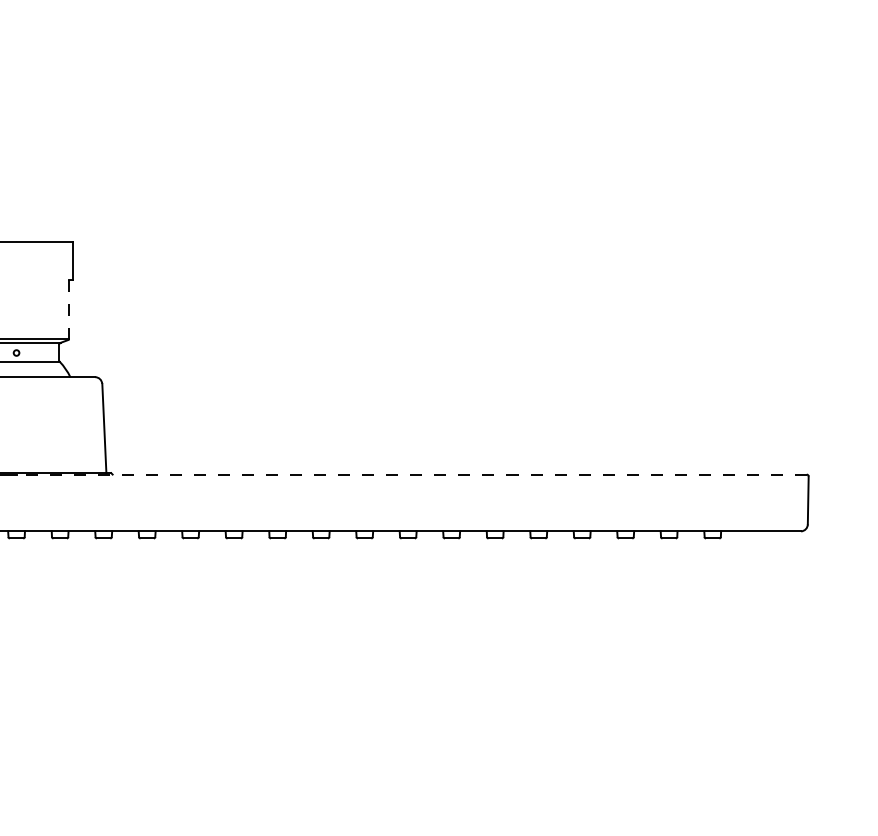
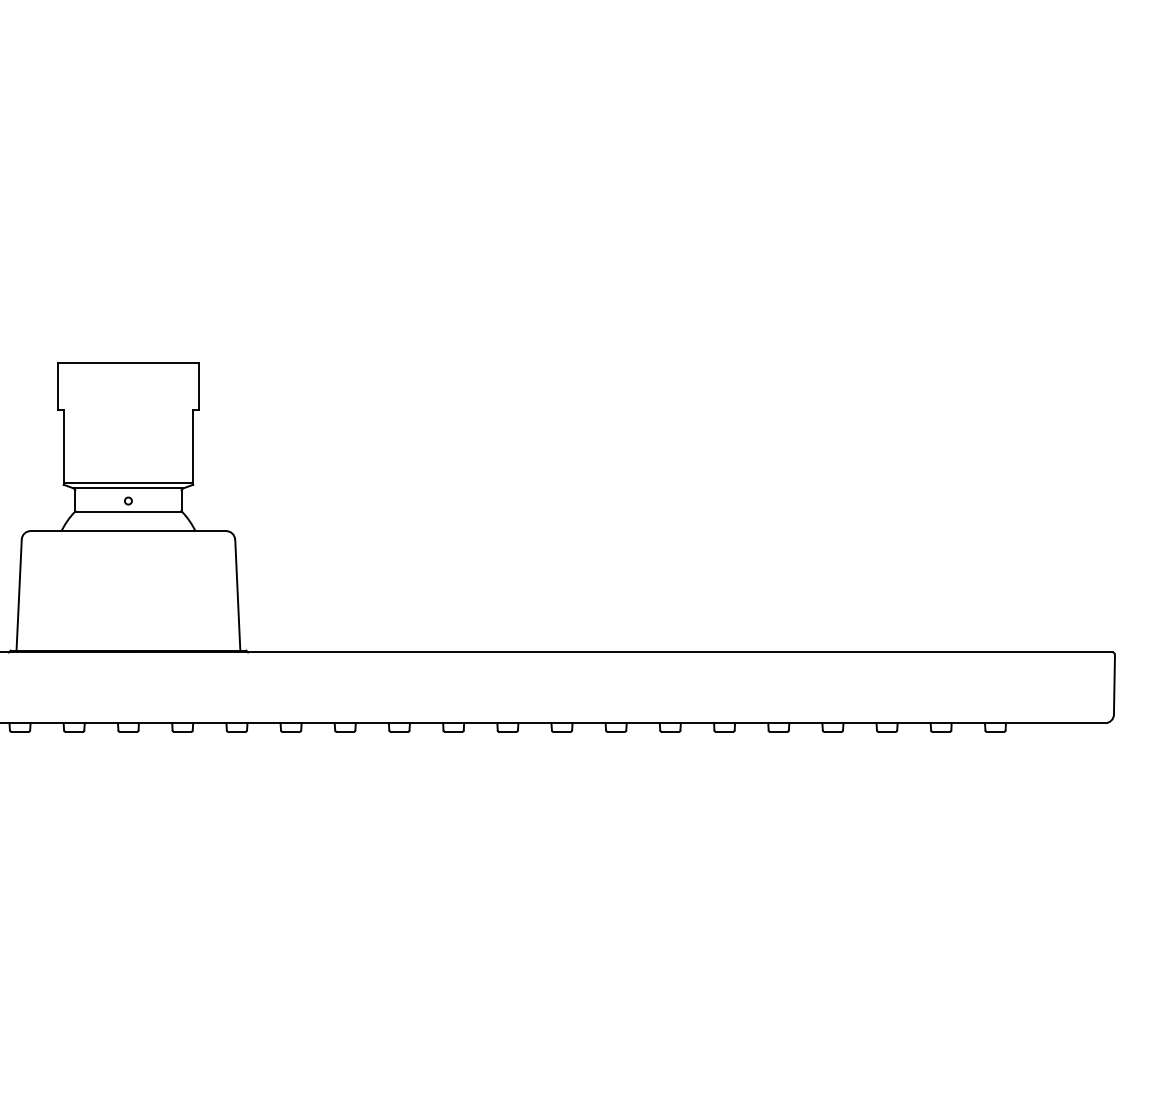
line: (68, 310) -> (193, 447), dashed -> solid
line: (411, 474) -> (620, 652), dashed -> solid

